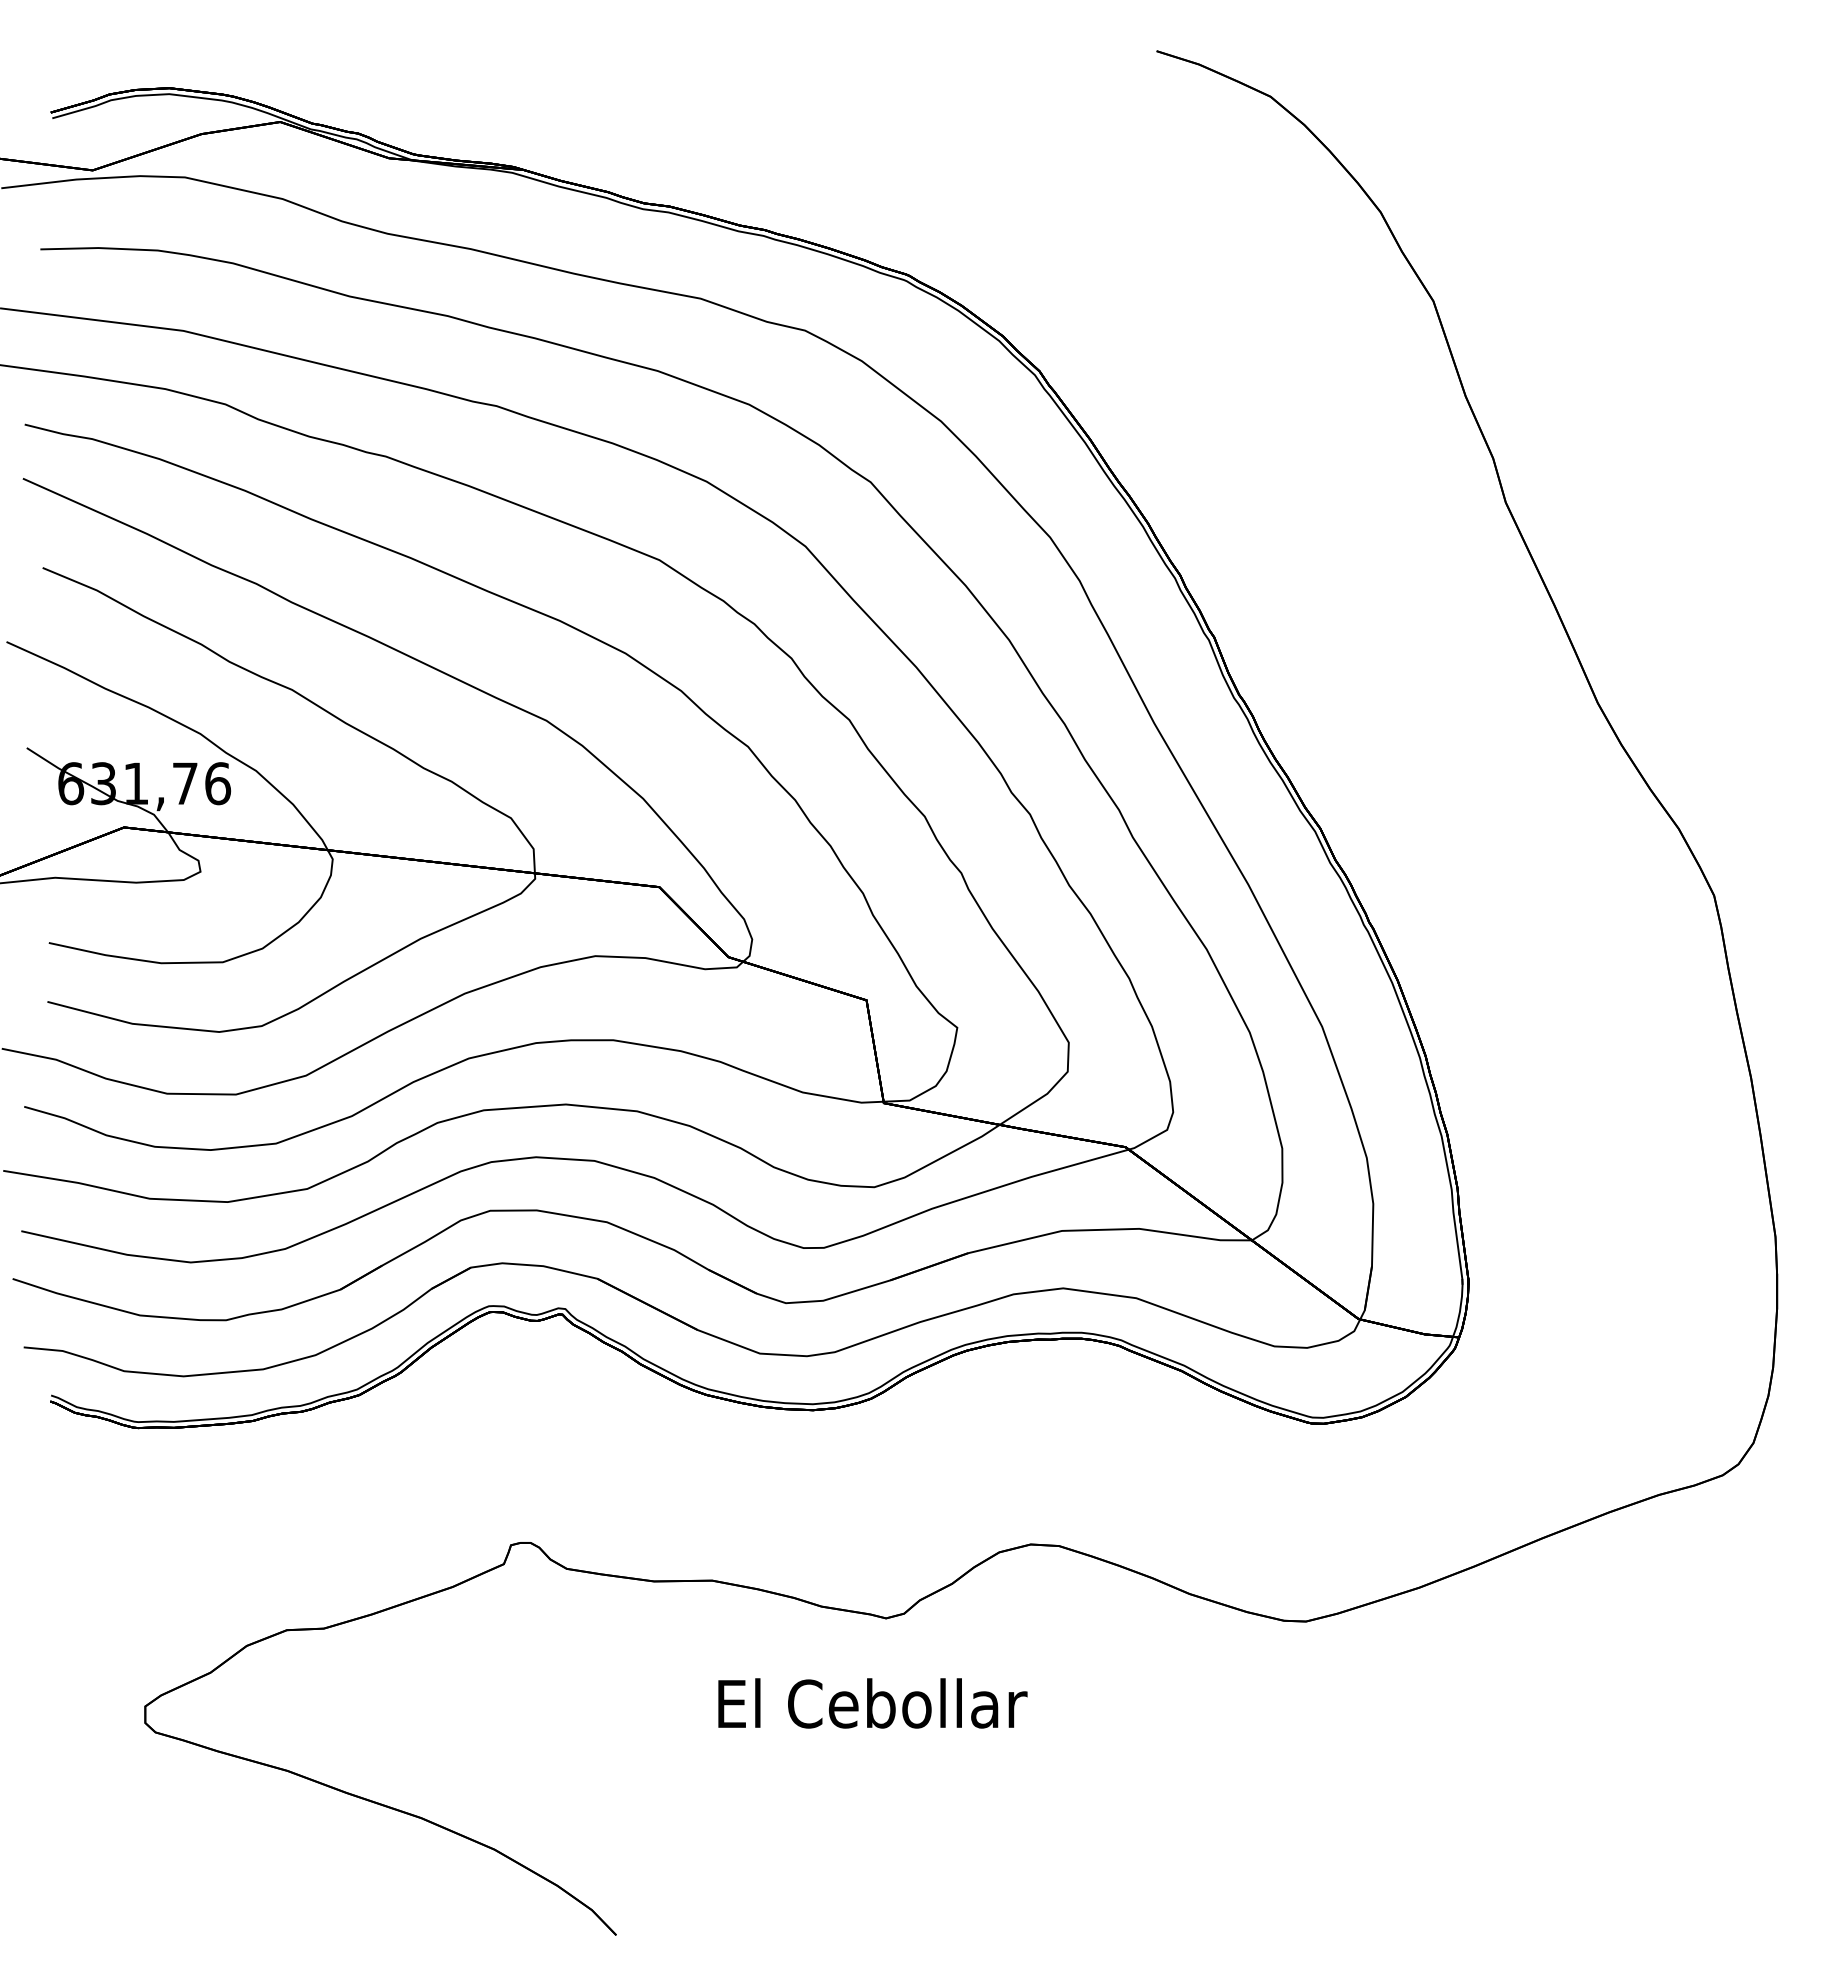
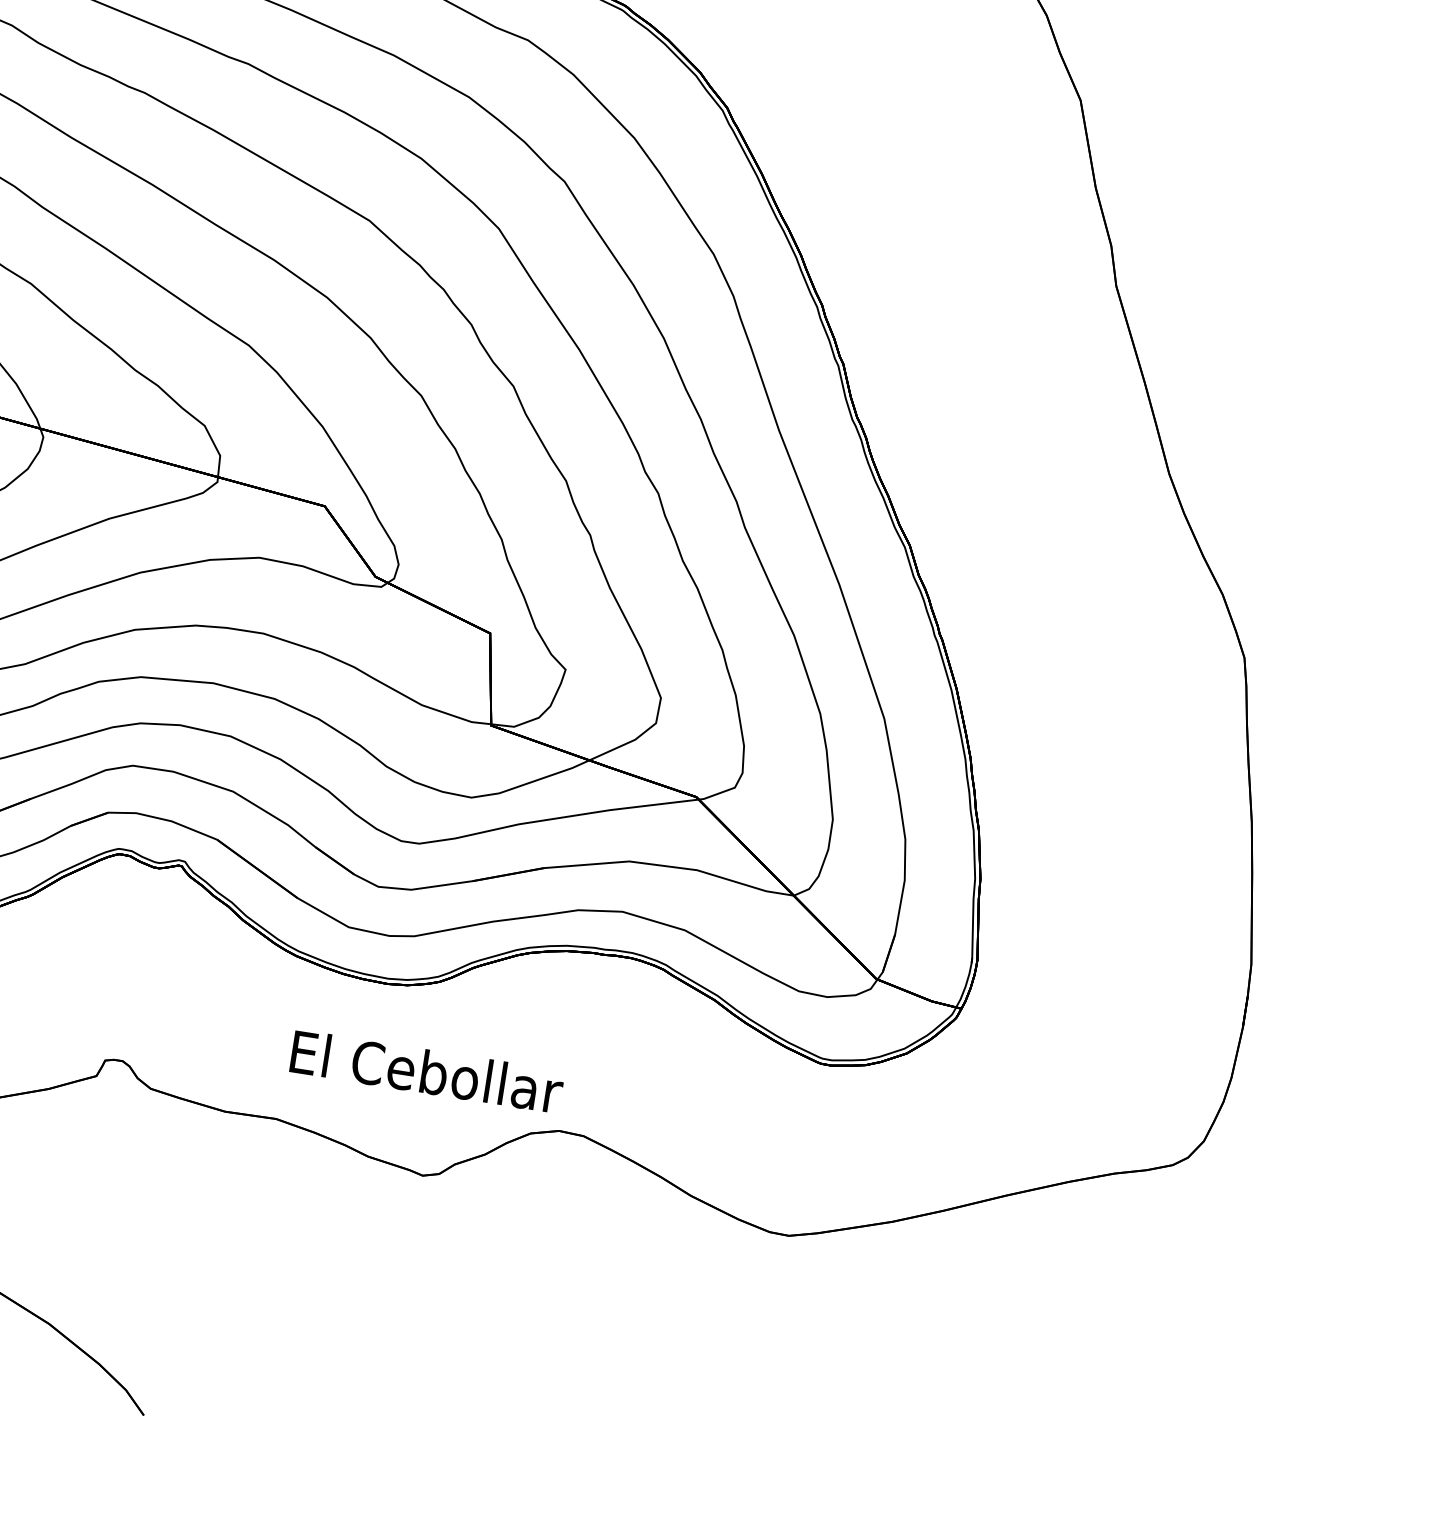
text: (872, 1703) -> (426, 1071), moved

